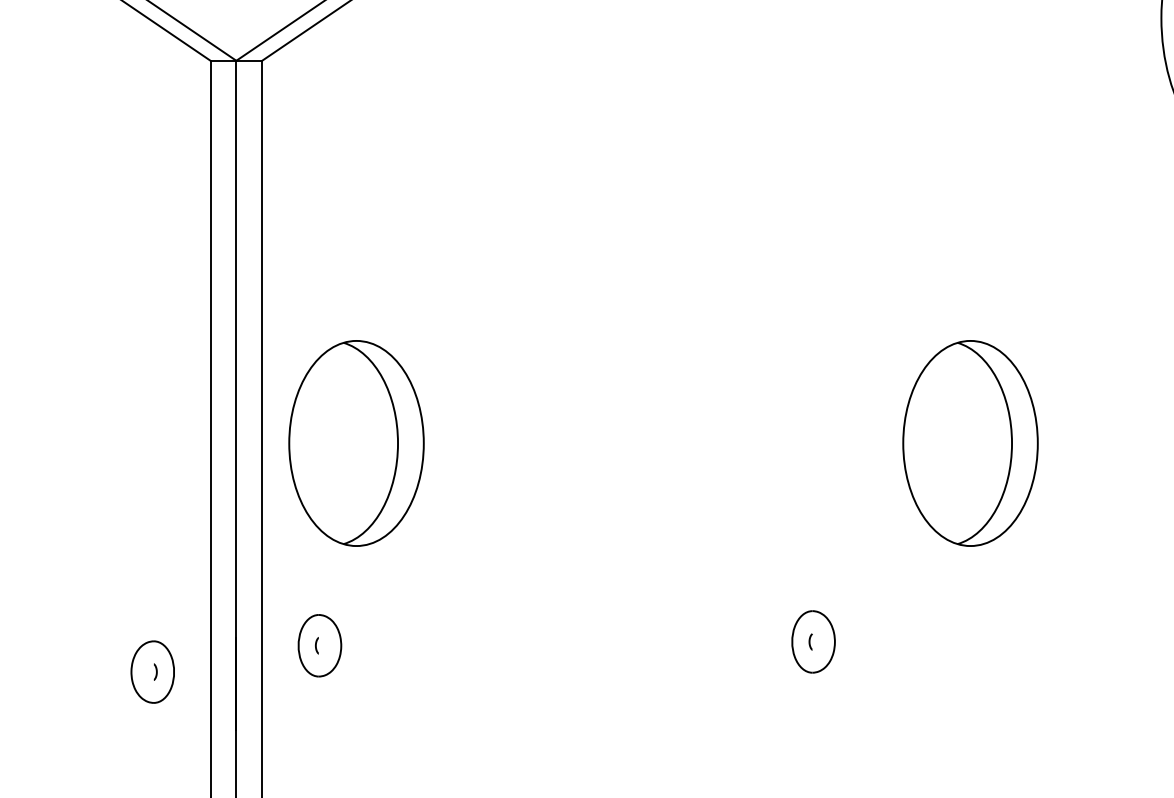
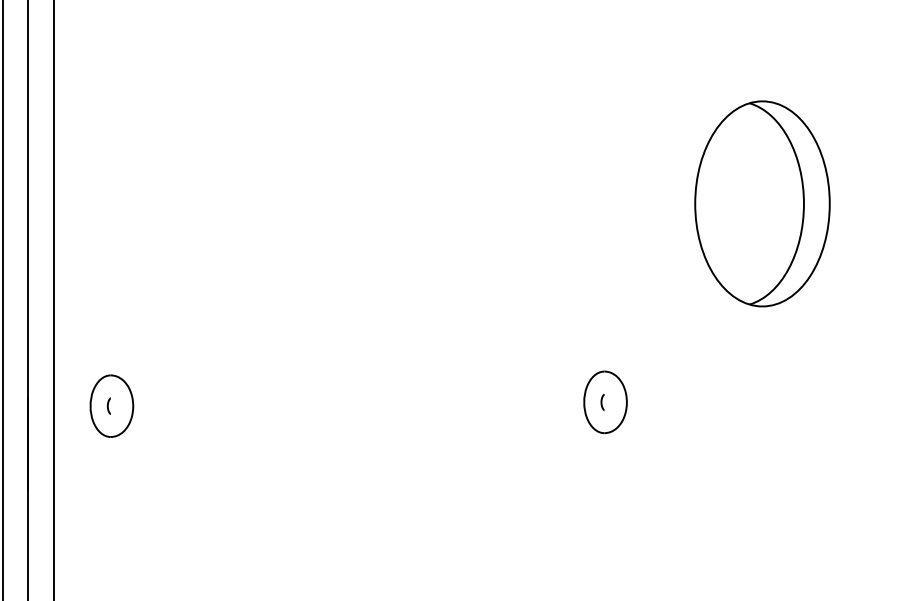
part: (356, 443) -> (148, 203), removed

